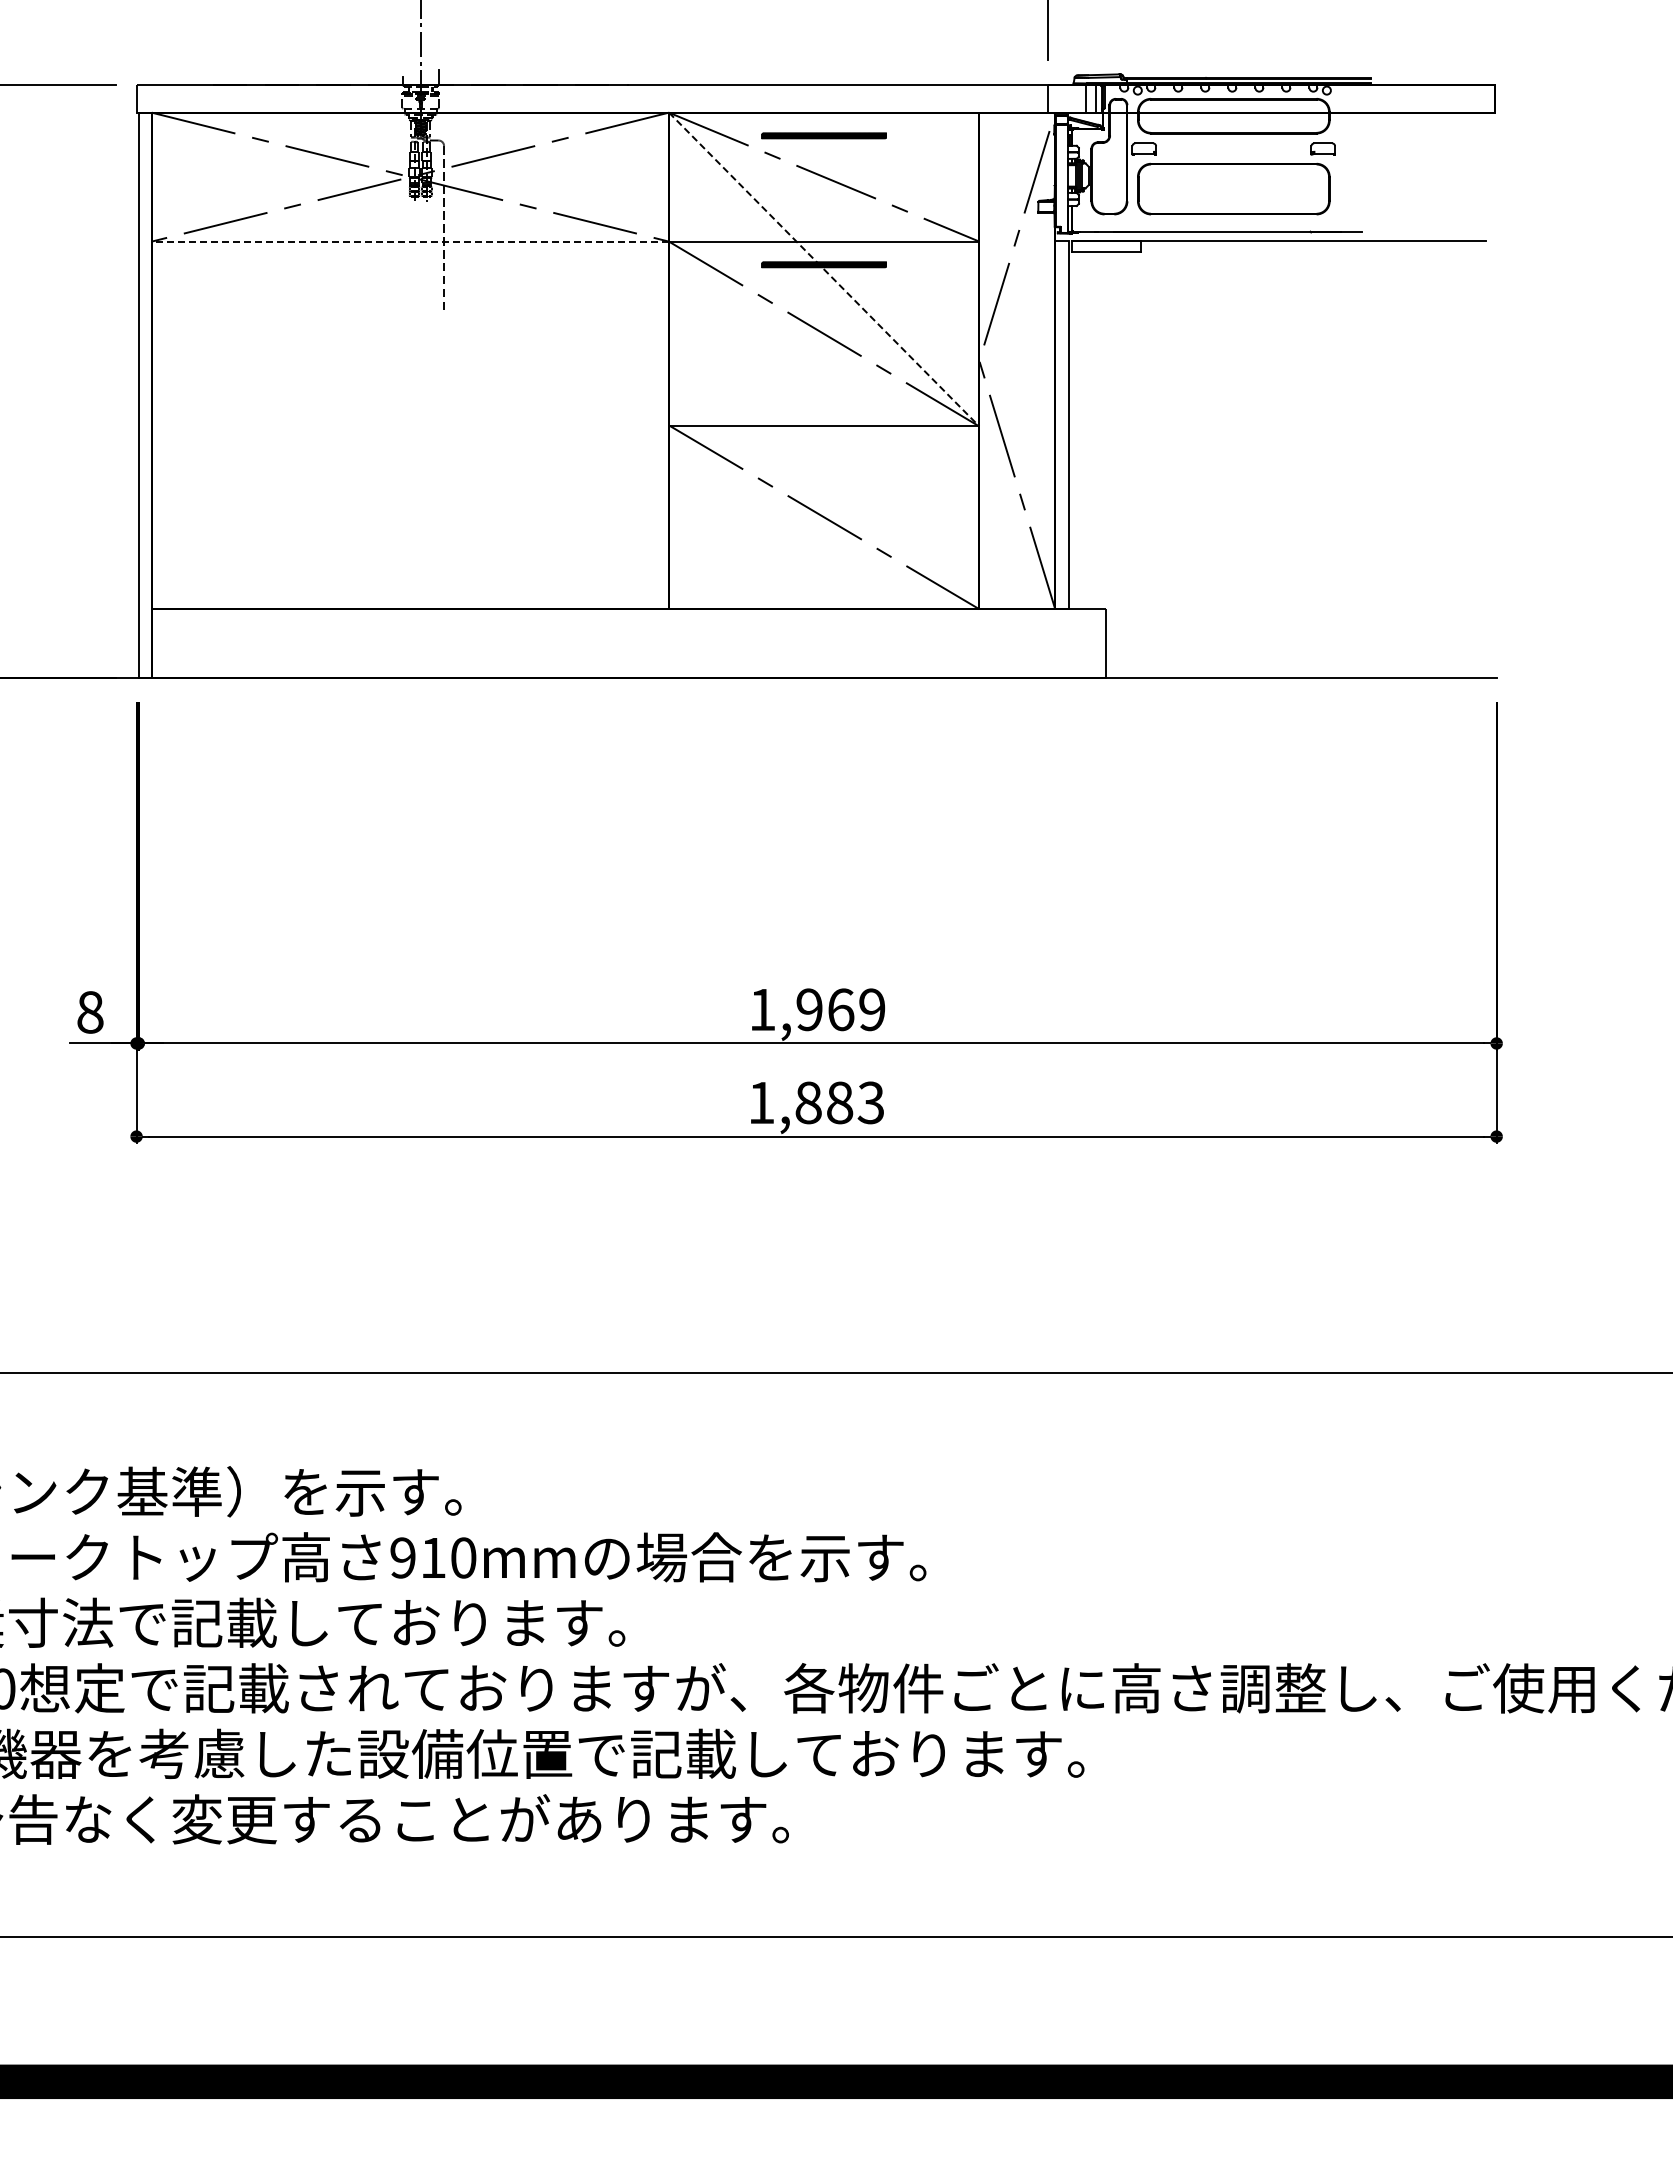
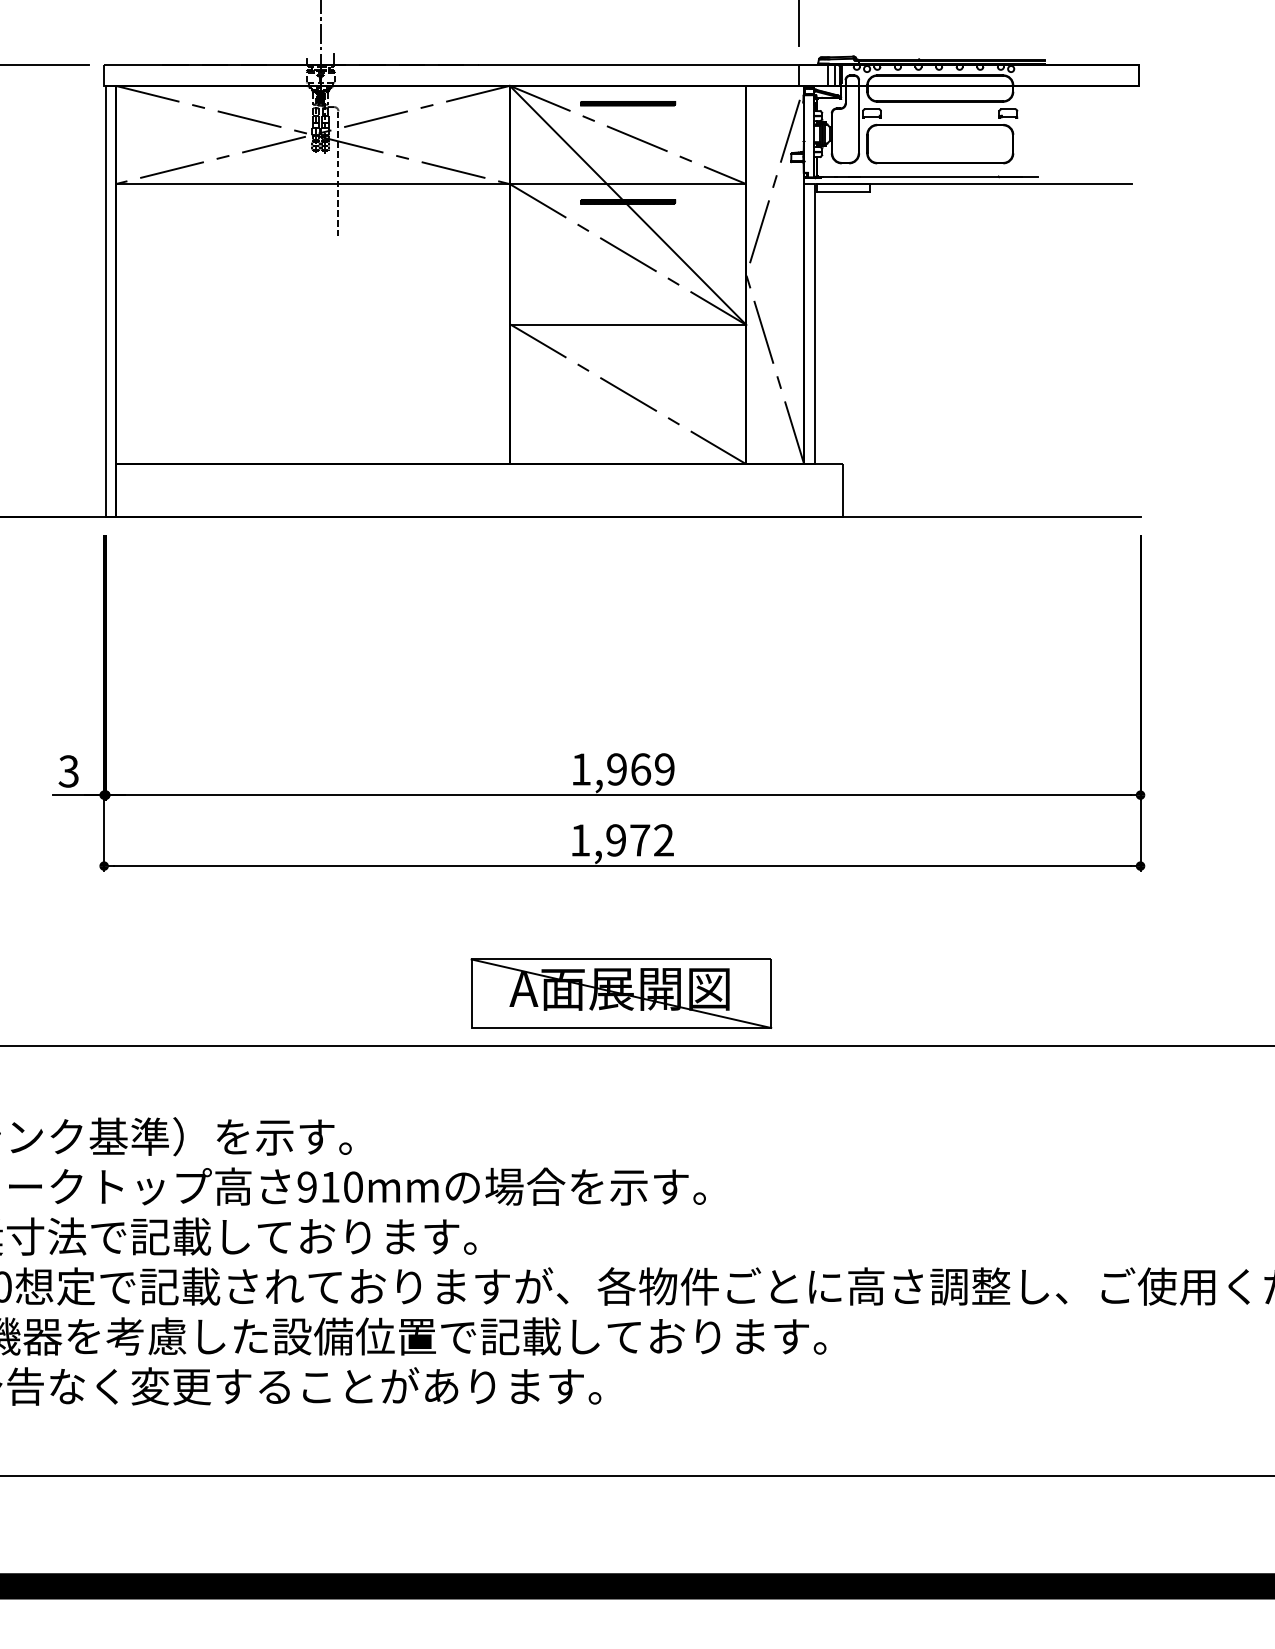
line: (410, 241) -> (312, 184), dashed -> solid
line: (824, 269) -> (628, 205), dashed -> solid
text: (89, 1012) -> (68, 771), 8 -> 3
text: (839, 1102) -> (639, 840), 1,883 -> 1,972
part: (814, 1303) -> (620, 993), added

